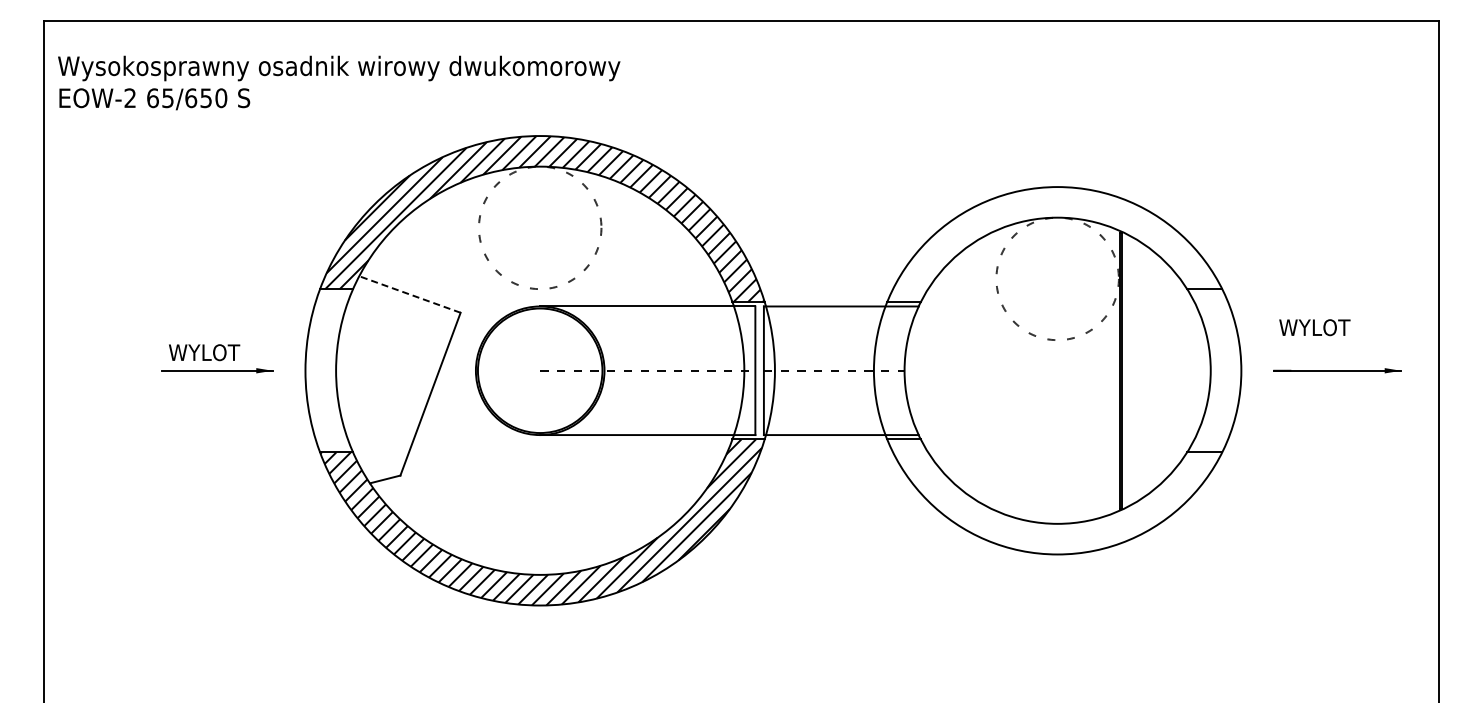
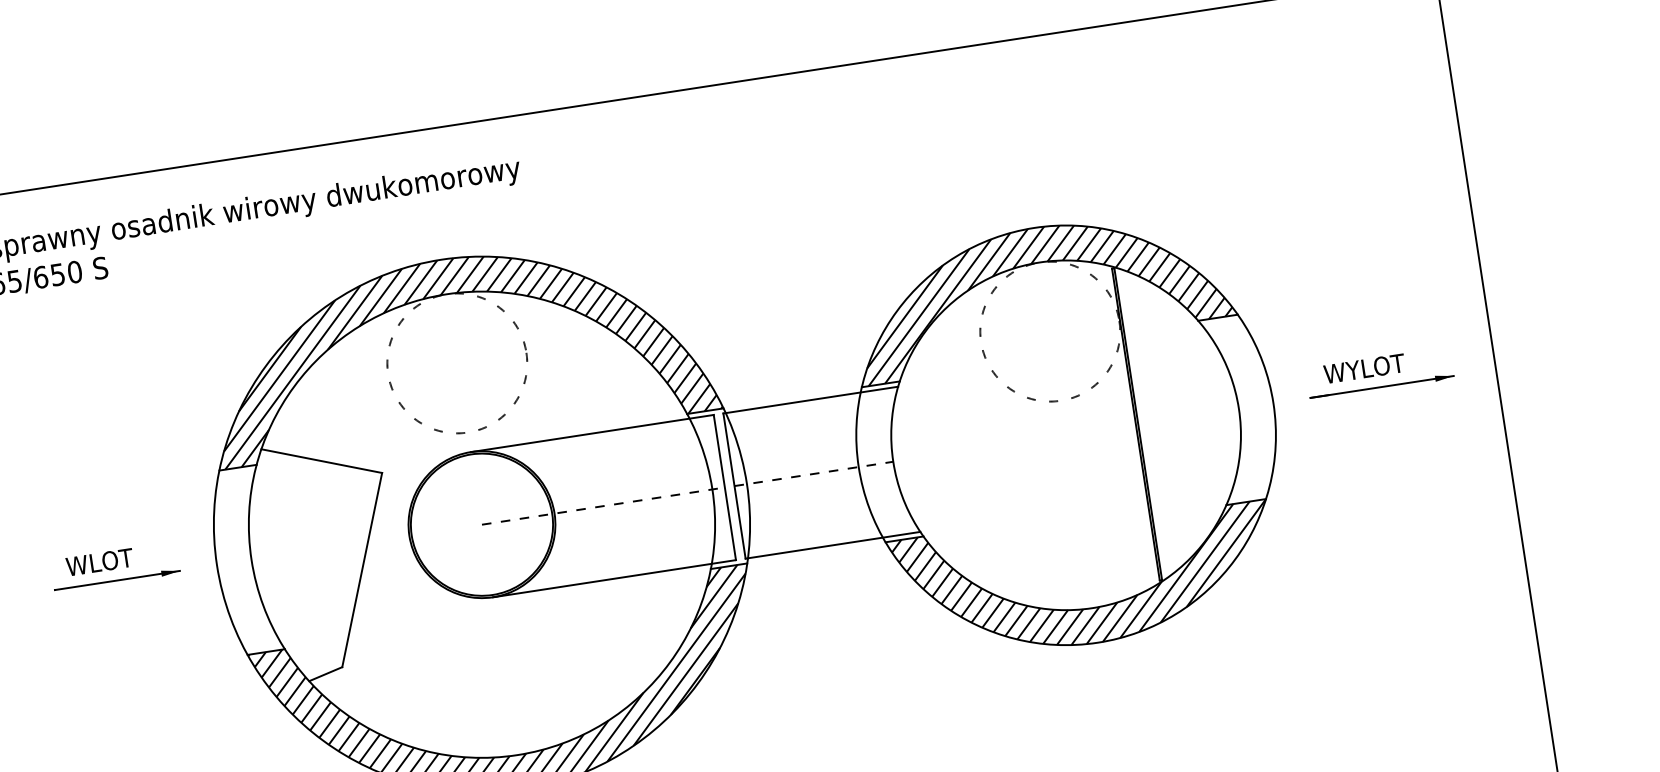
hatch: (1055, 244) -> (1041, 293), added
line: (409, 294) -> (321, 461), dashed -> solid
text: (1314, 327) -> (1364, 368), moved
text: (204, 352) -> (99, 562), WYLOT -> WLOT
hatch: (1056, 496) -> (1086, 577), added

